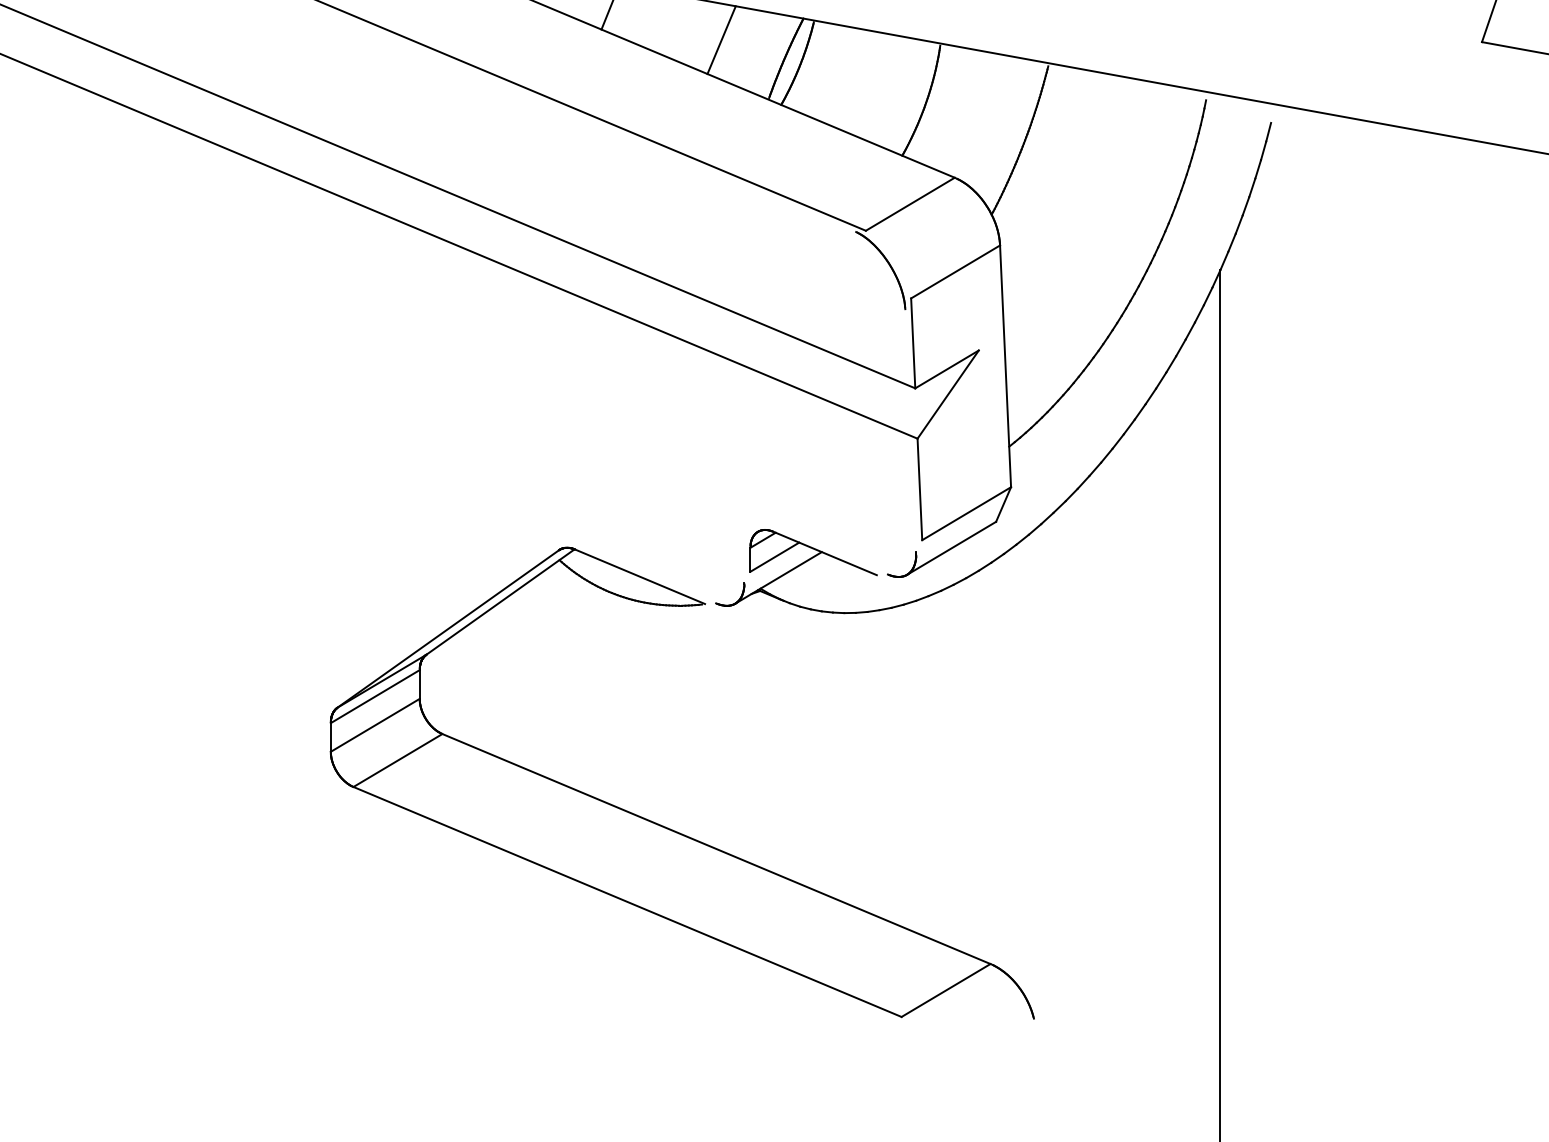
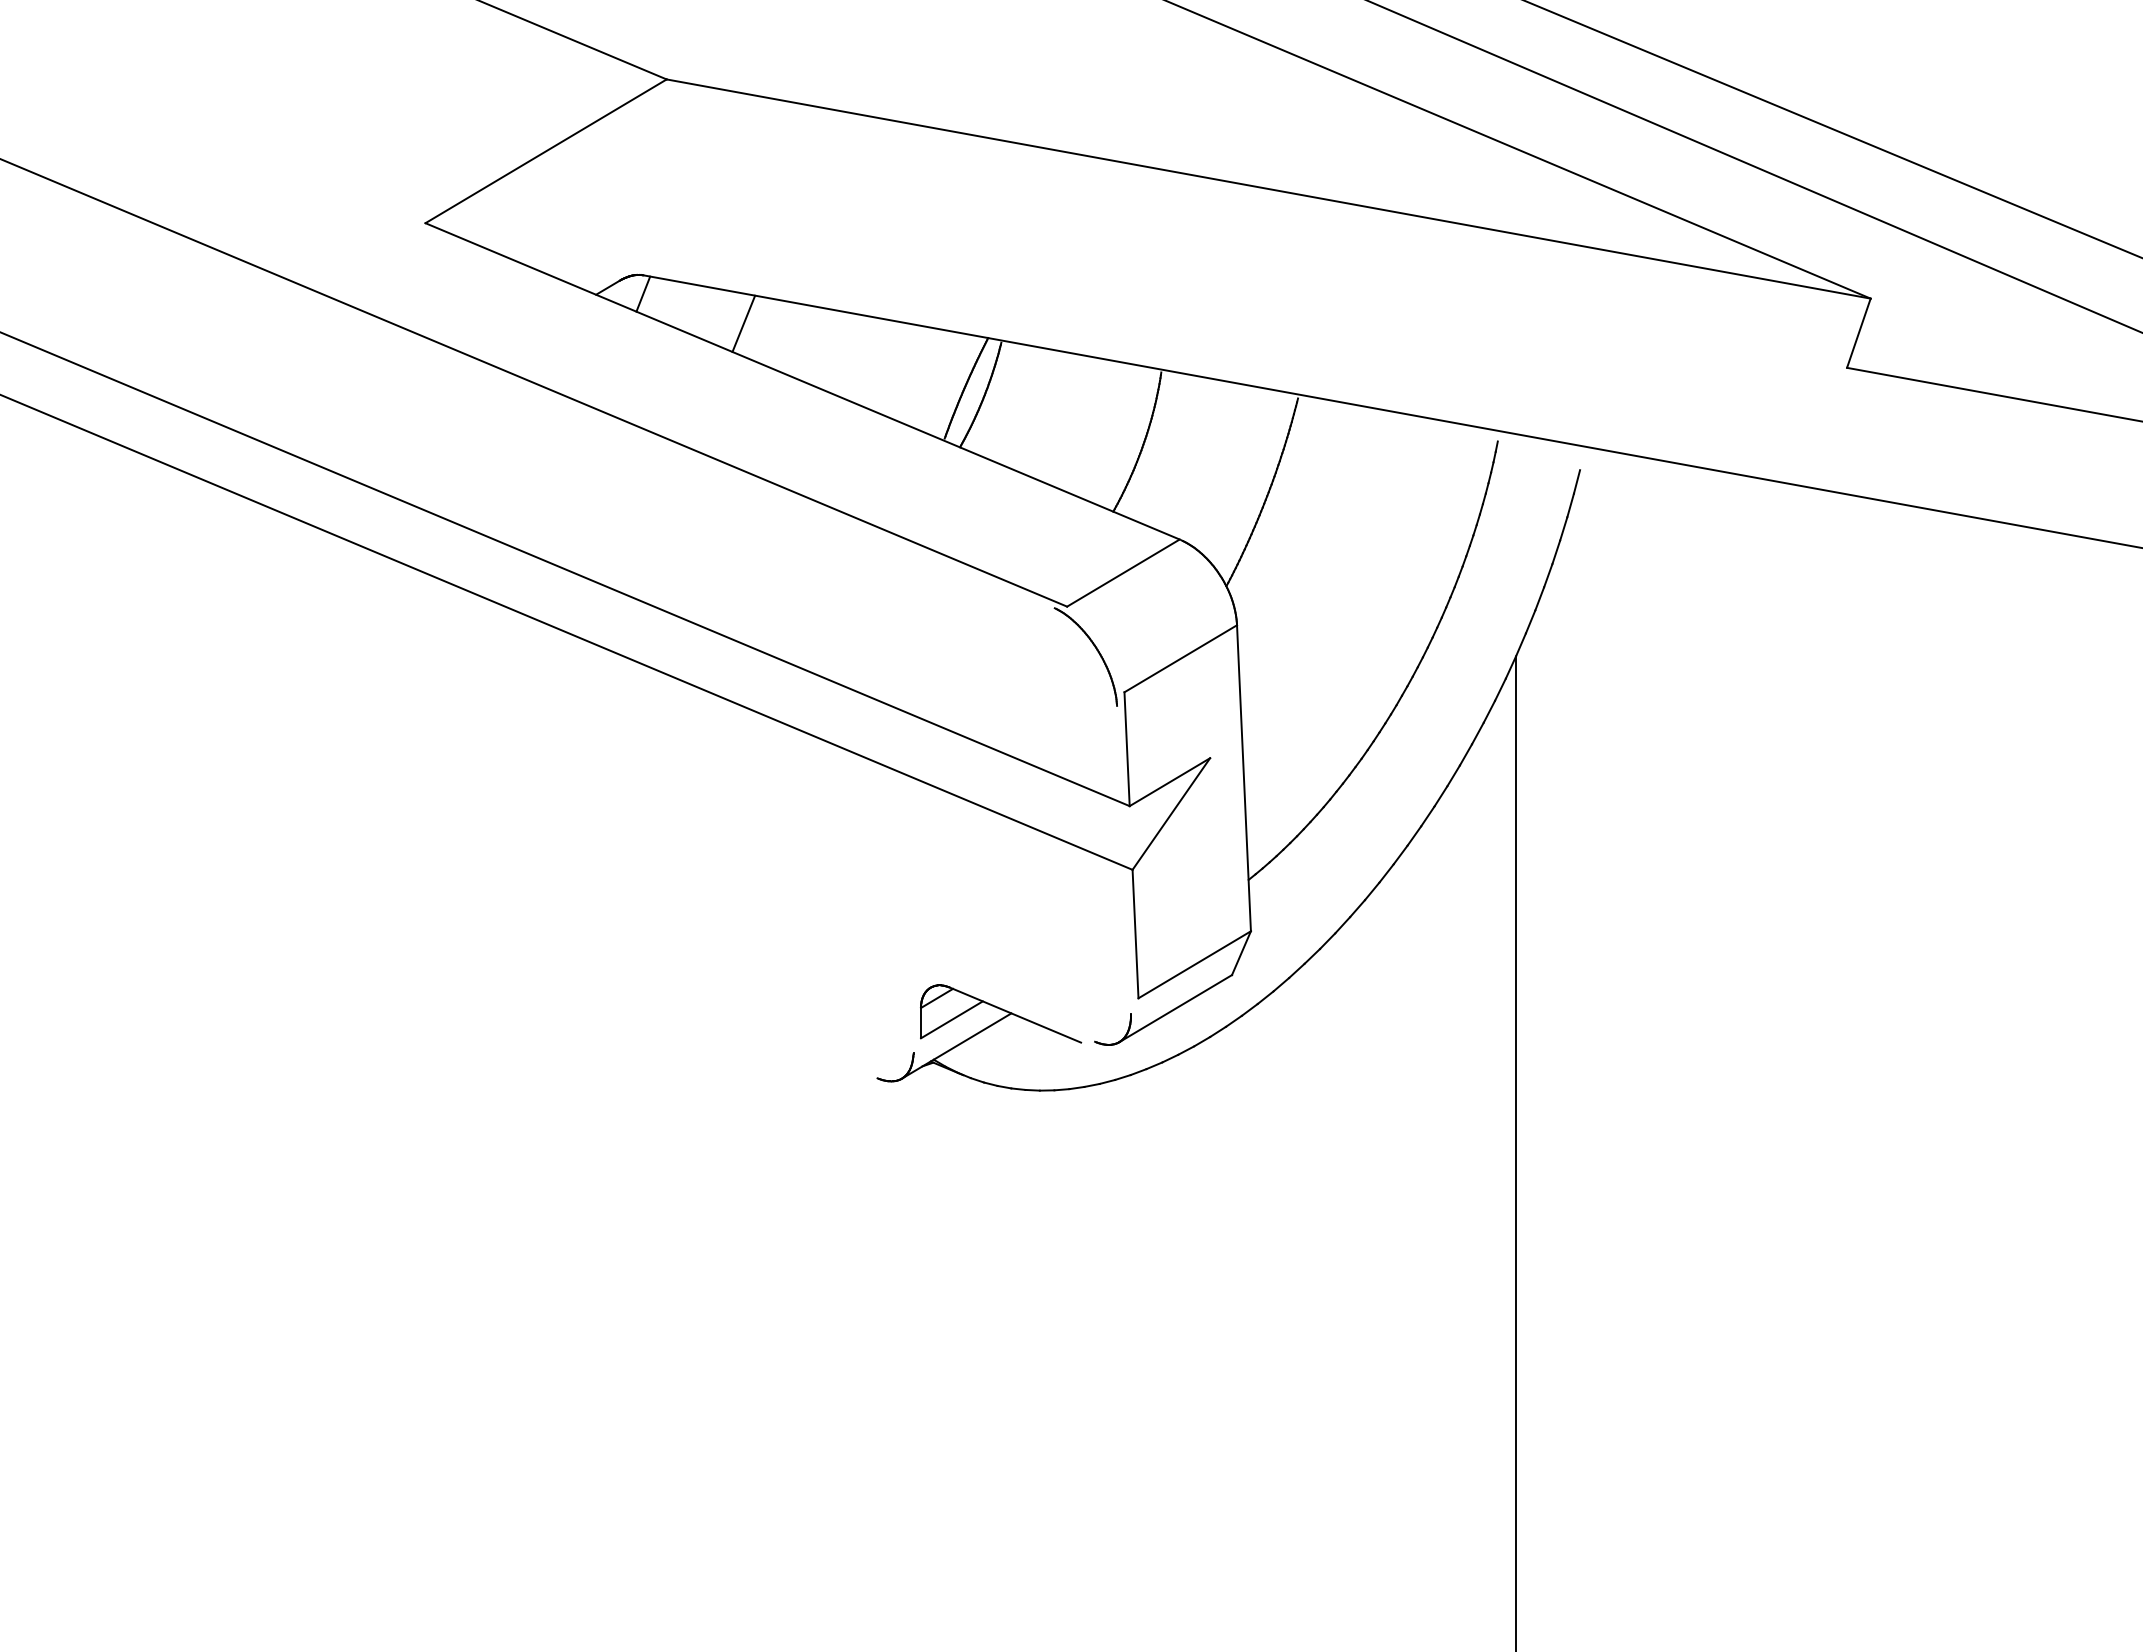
line: (721, 40) -> (884, 365), removed
part: (663, 825) -> (810, 1359), removed

